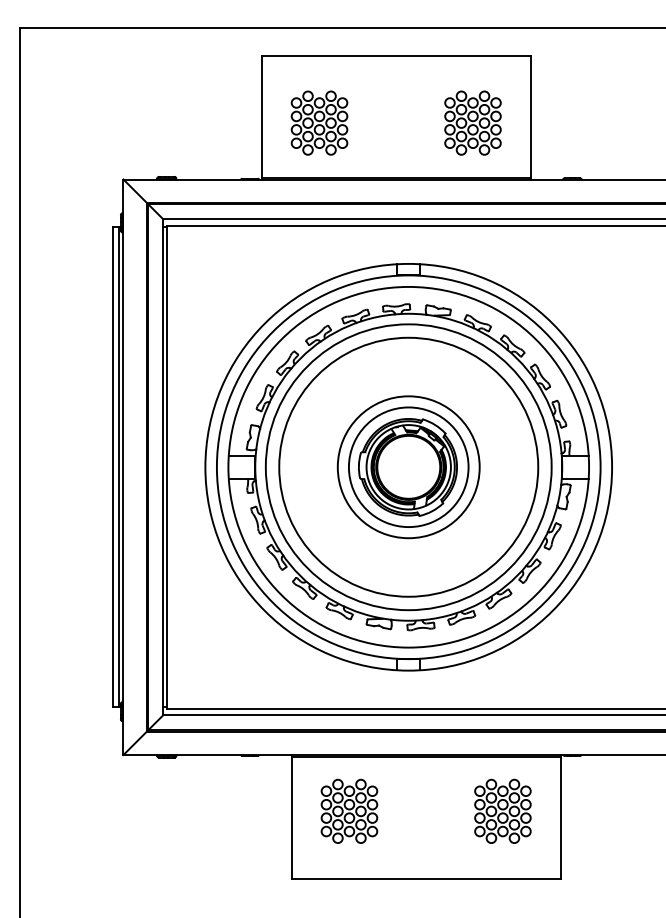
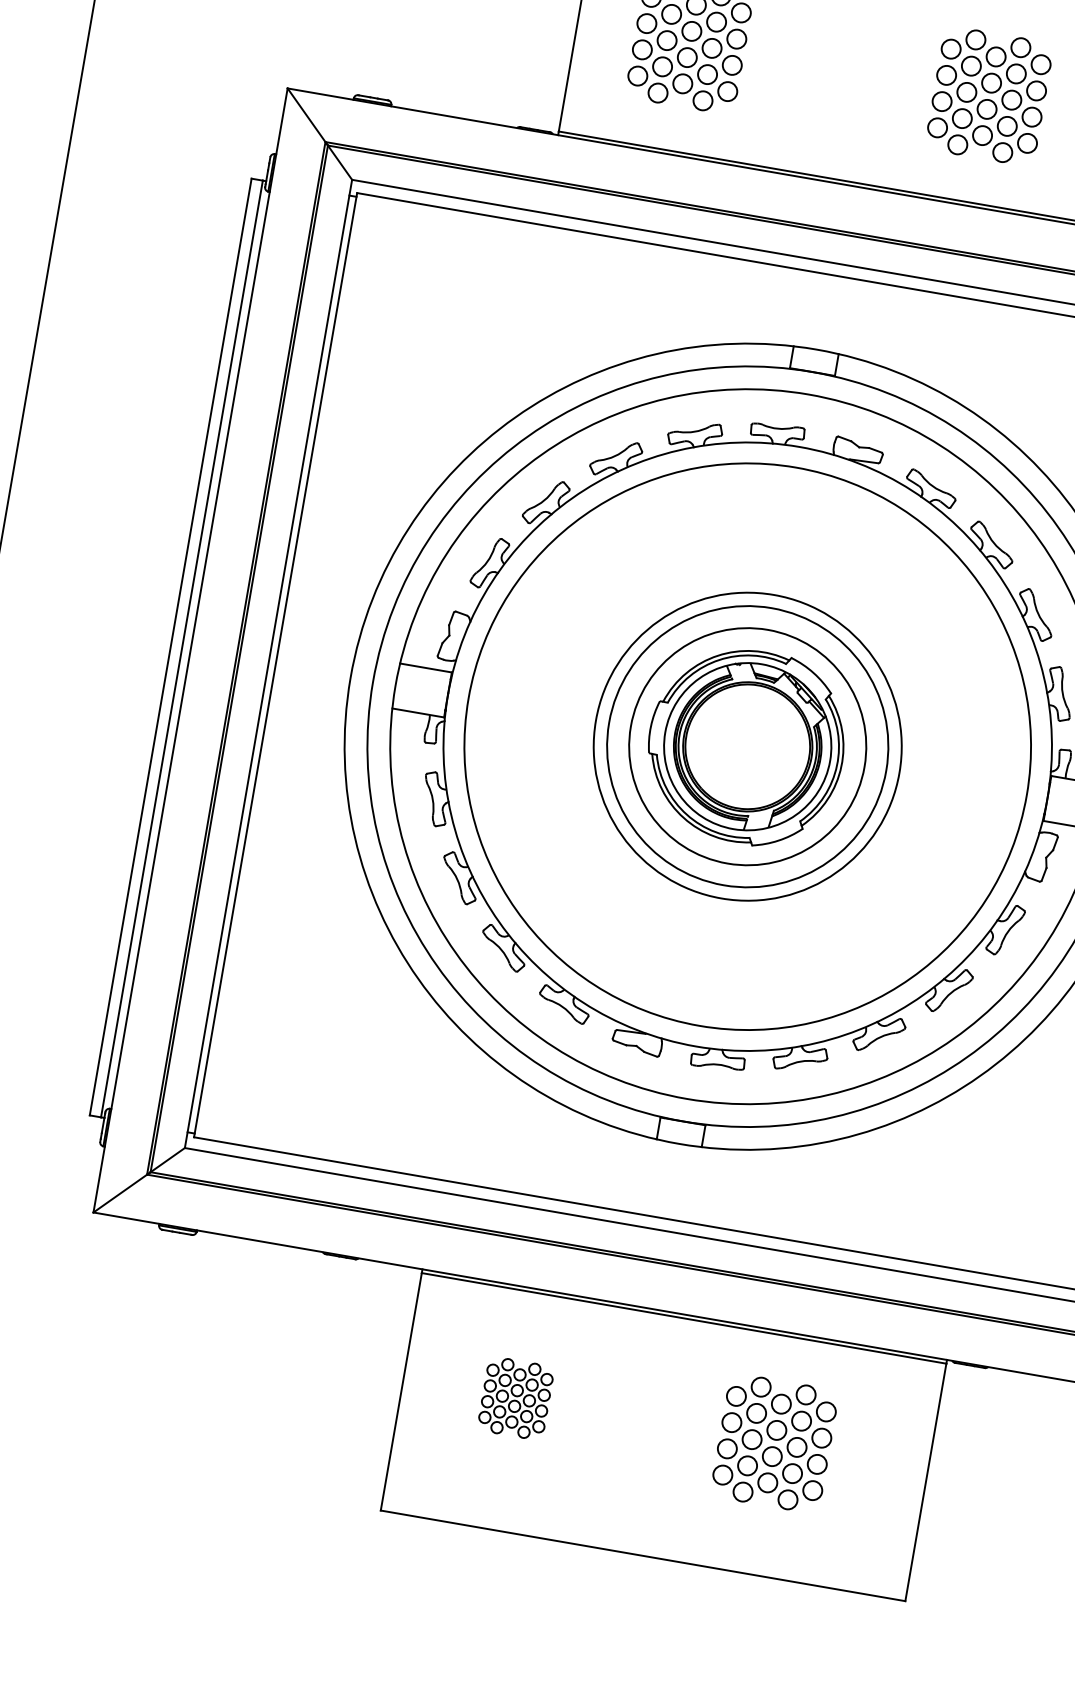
circle: (408, 466) -> (747, 745), size x0.6
part: (349, 810) -> (516, 1397), size x0.6
part: (502, 810) -> (774, 1441), moved

